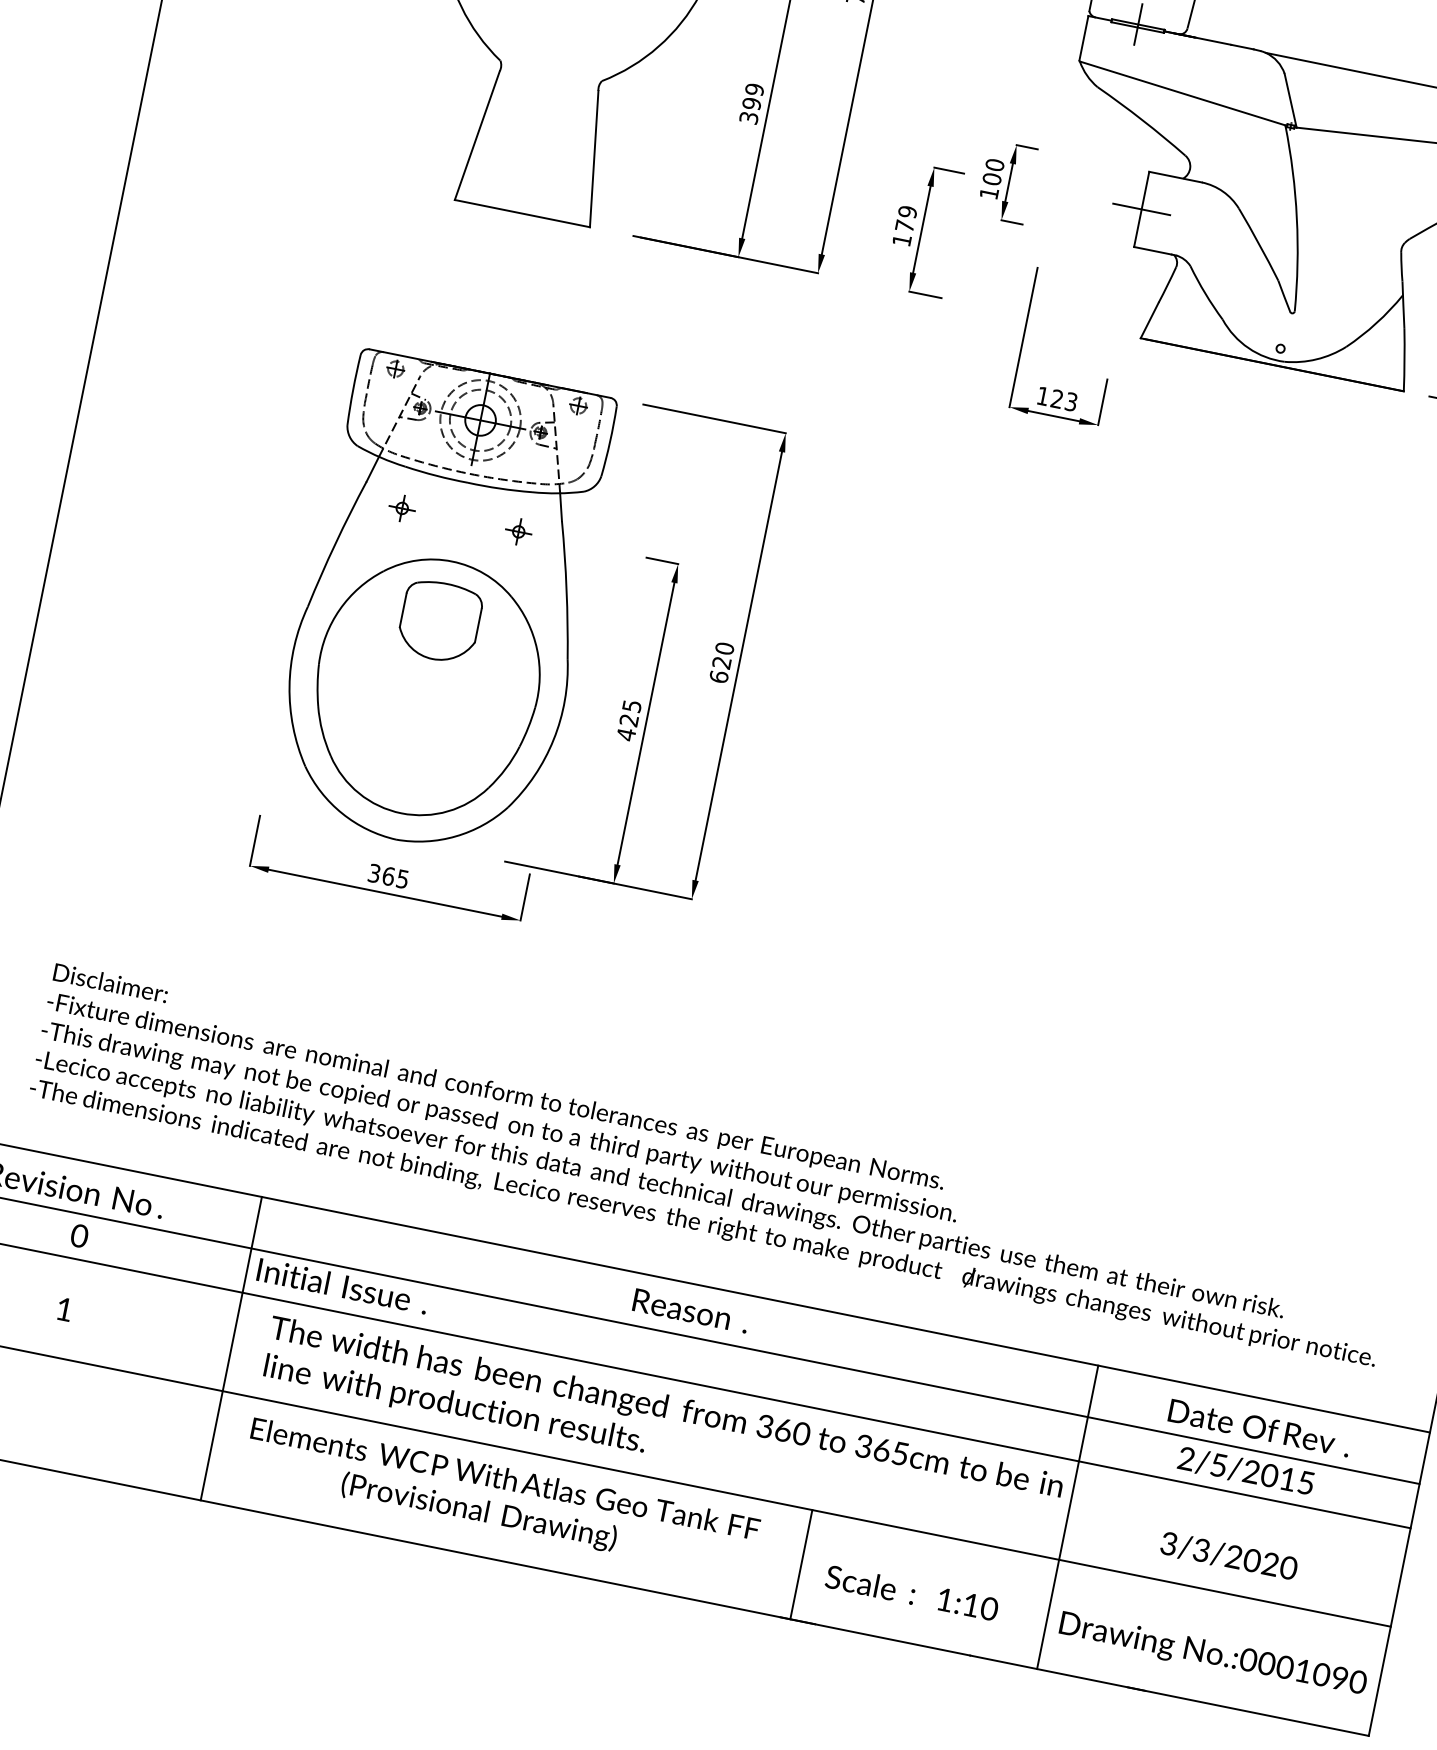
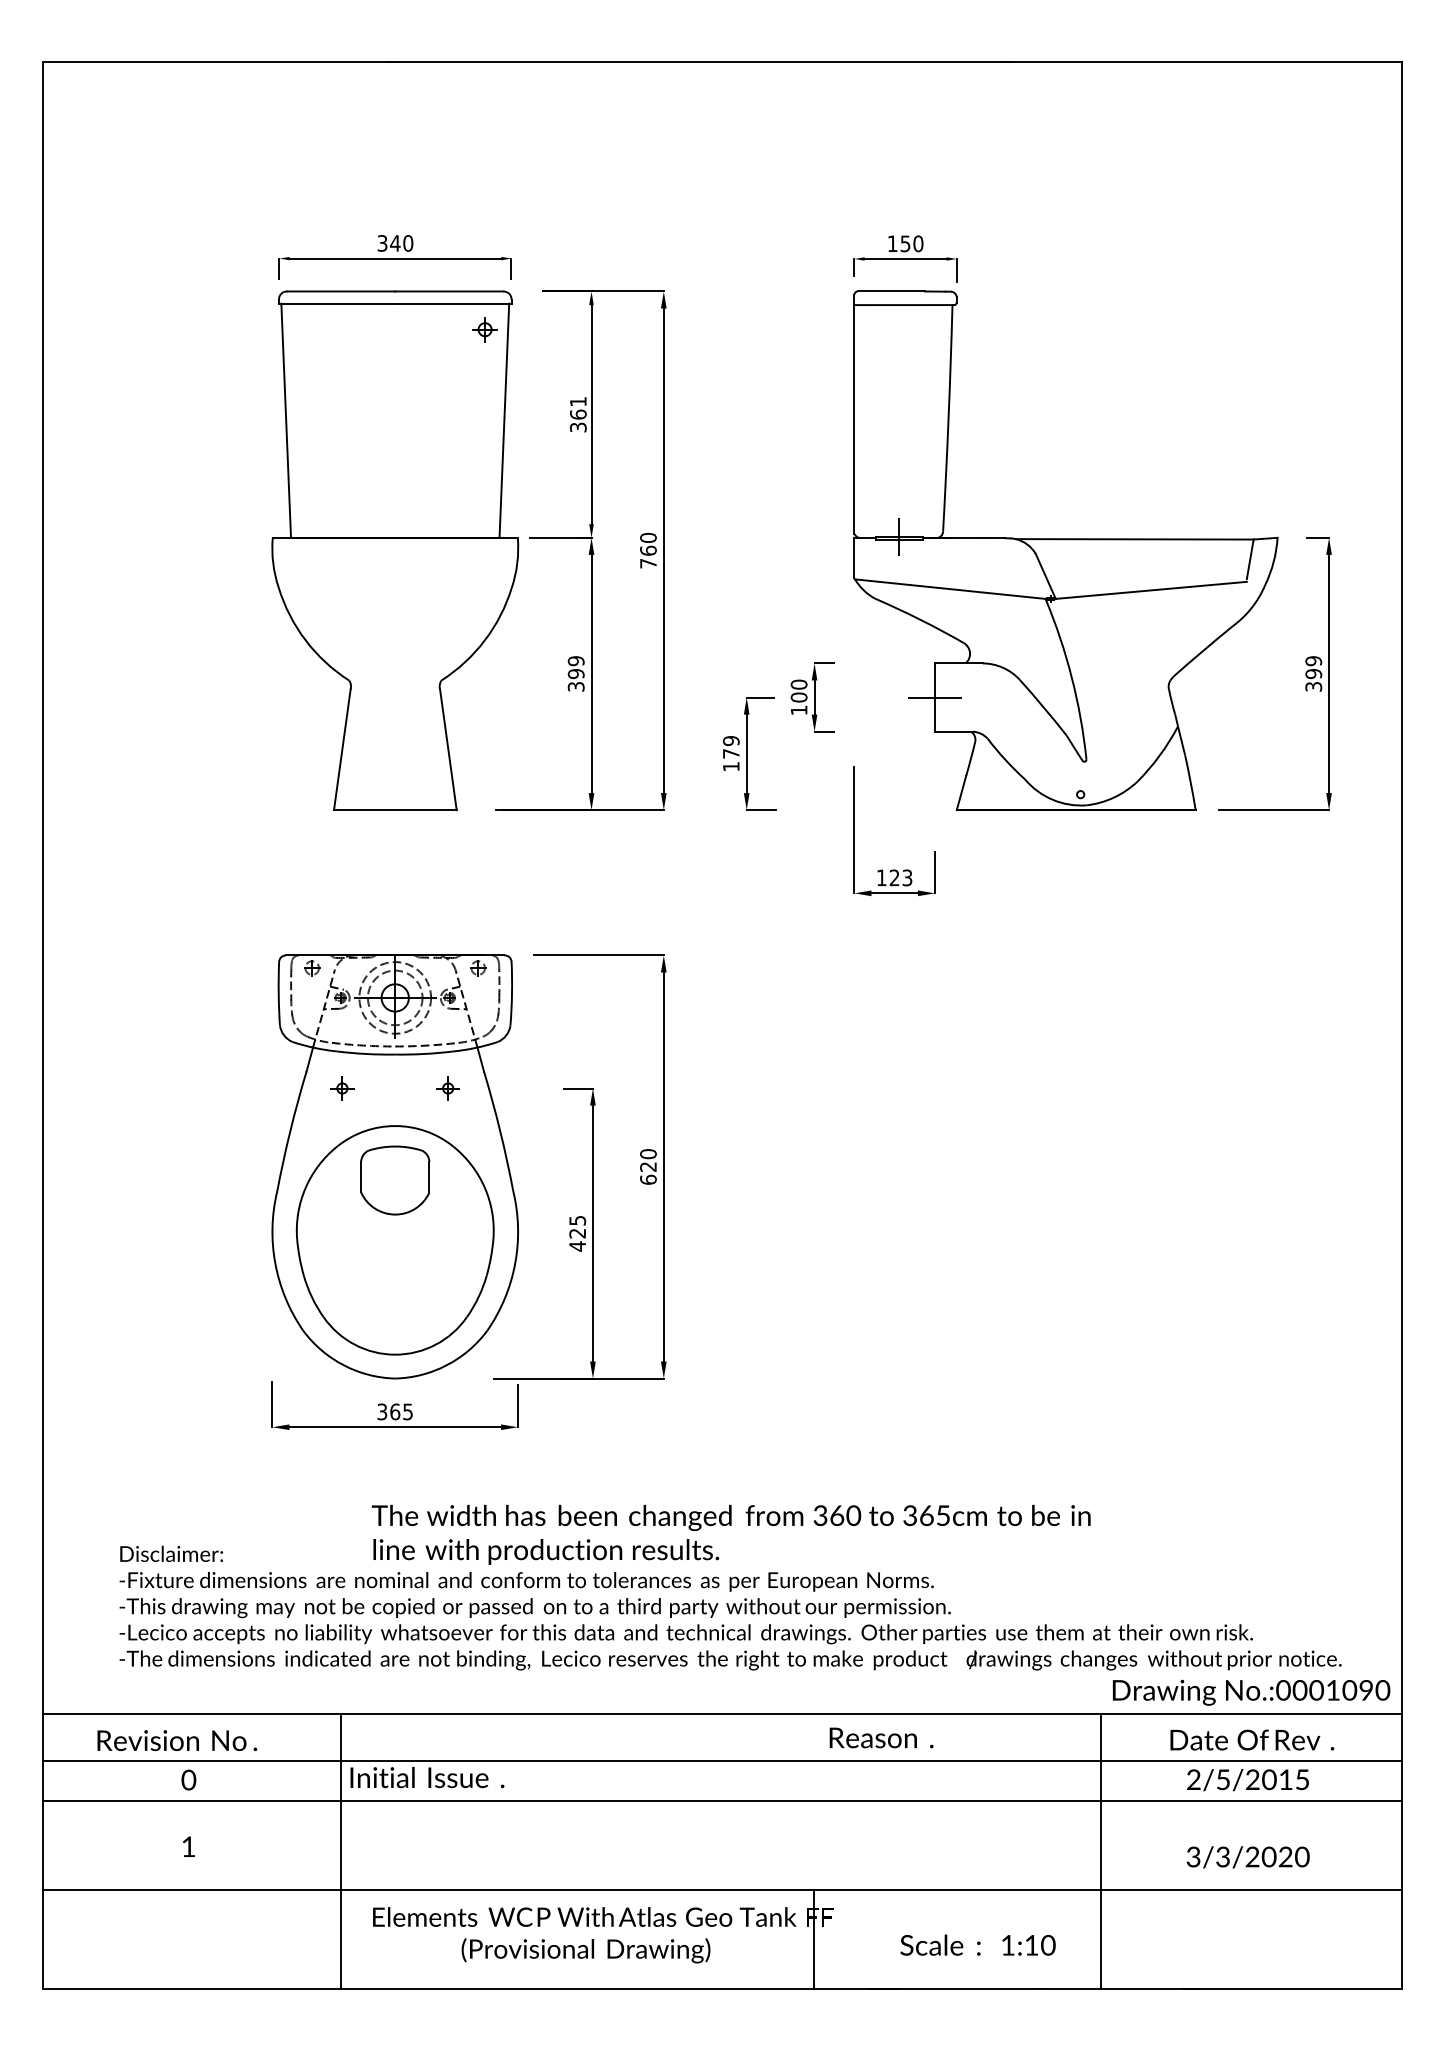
text: (691, 1310) -> (881, 1737), moved
text: (661, 1427) -> (730, 1534), moved
line: (801, 1564) -> (814, 1939), moved
text: (1212, 1655) -> (1251, 1692), moved

